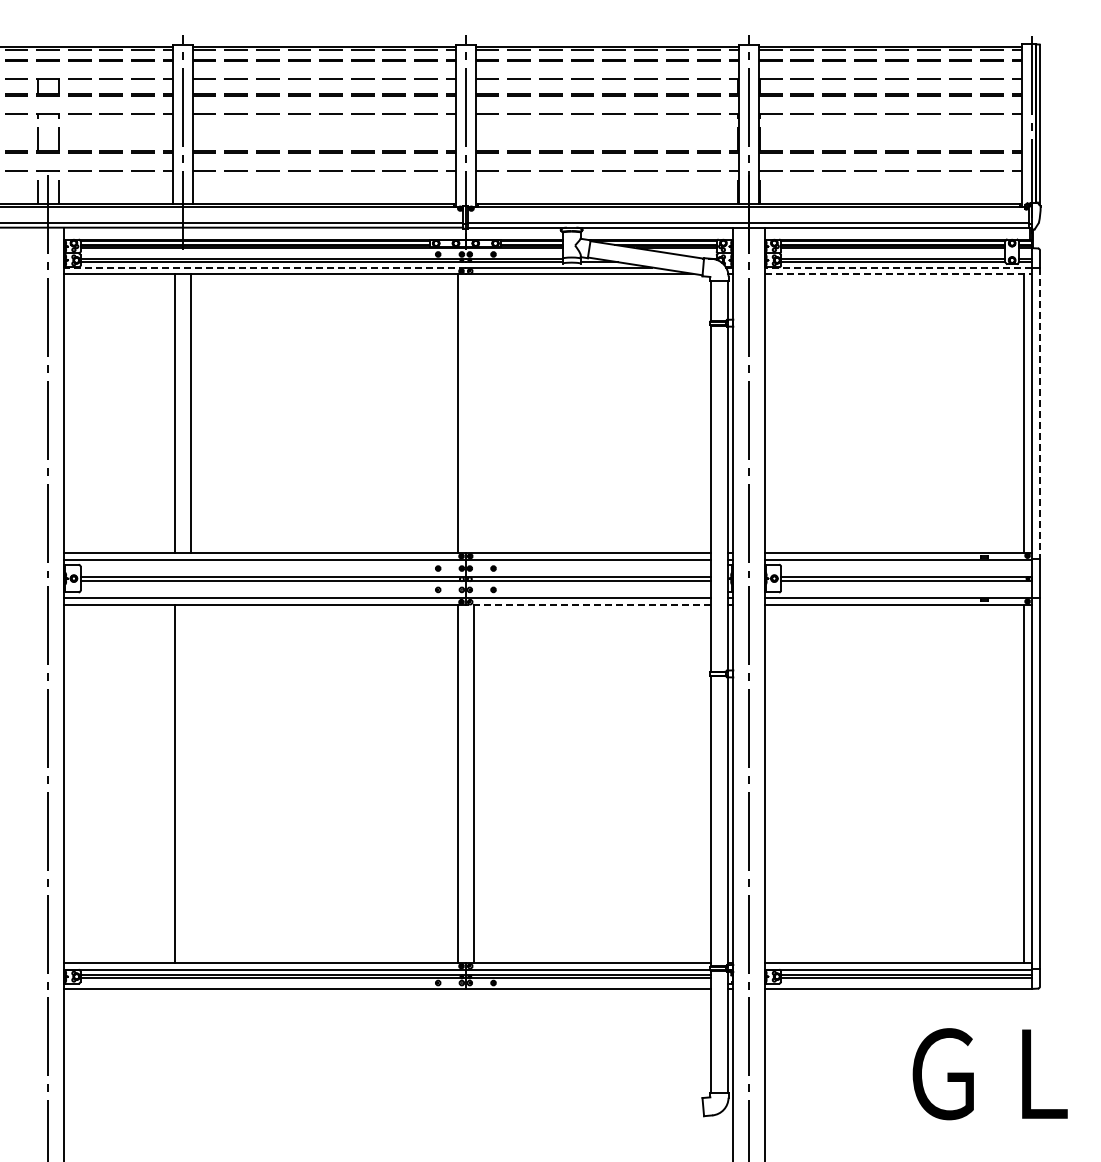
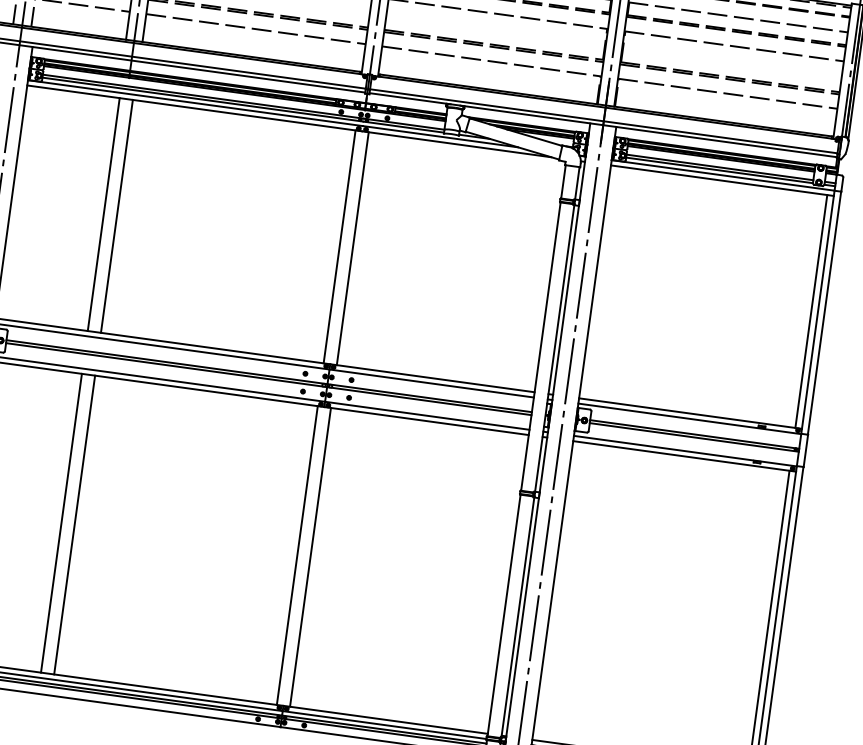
line: (264, 267) -> (195, 103), dashed -> solid
line: (898, 267) -> (723, 175), dashed -> solid
line: (898, 273) -> (722, 180), dashed -> solid
line: (473, 413) -> (352, 248), added
line: (1039, 413) -> (824, 313), dashed -> solid
line: (588, 604) -> (426, 420), dashed -> solid
line: (190, 783) -> (74, 524), added

